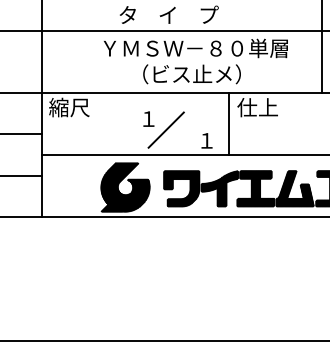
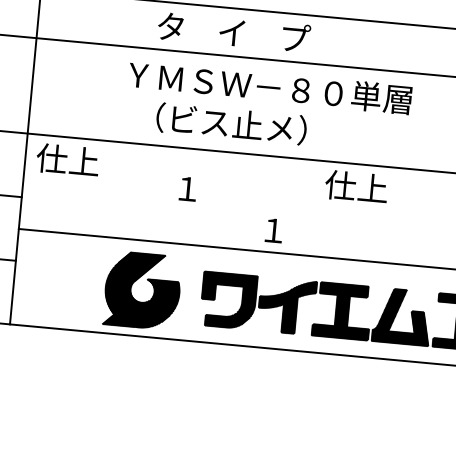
text: (191, 74) -> (230, 124), moved
text: (69, 107) -> (68, 160), 縮尺 -> 仕上
line: (228, 123) -> (309, 207), removed
line: (165, 129) -> (212, 207), removed

